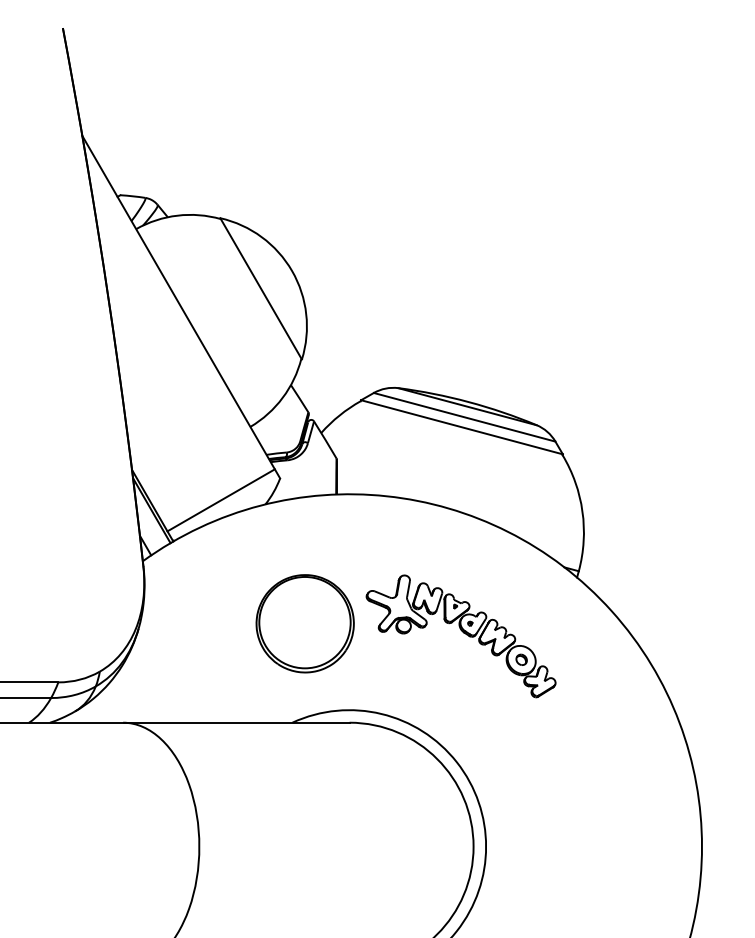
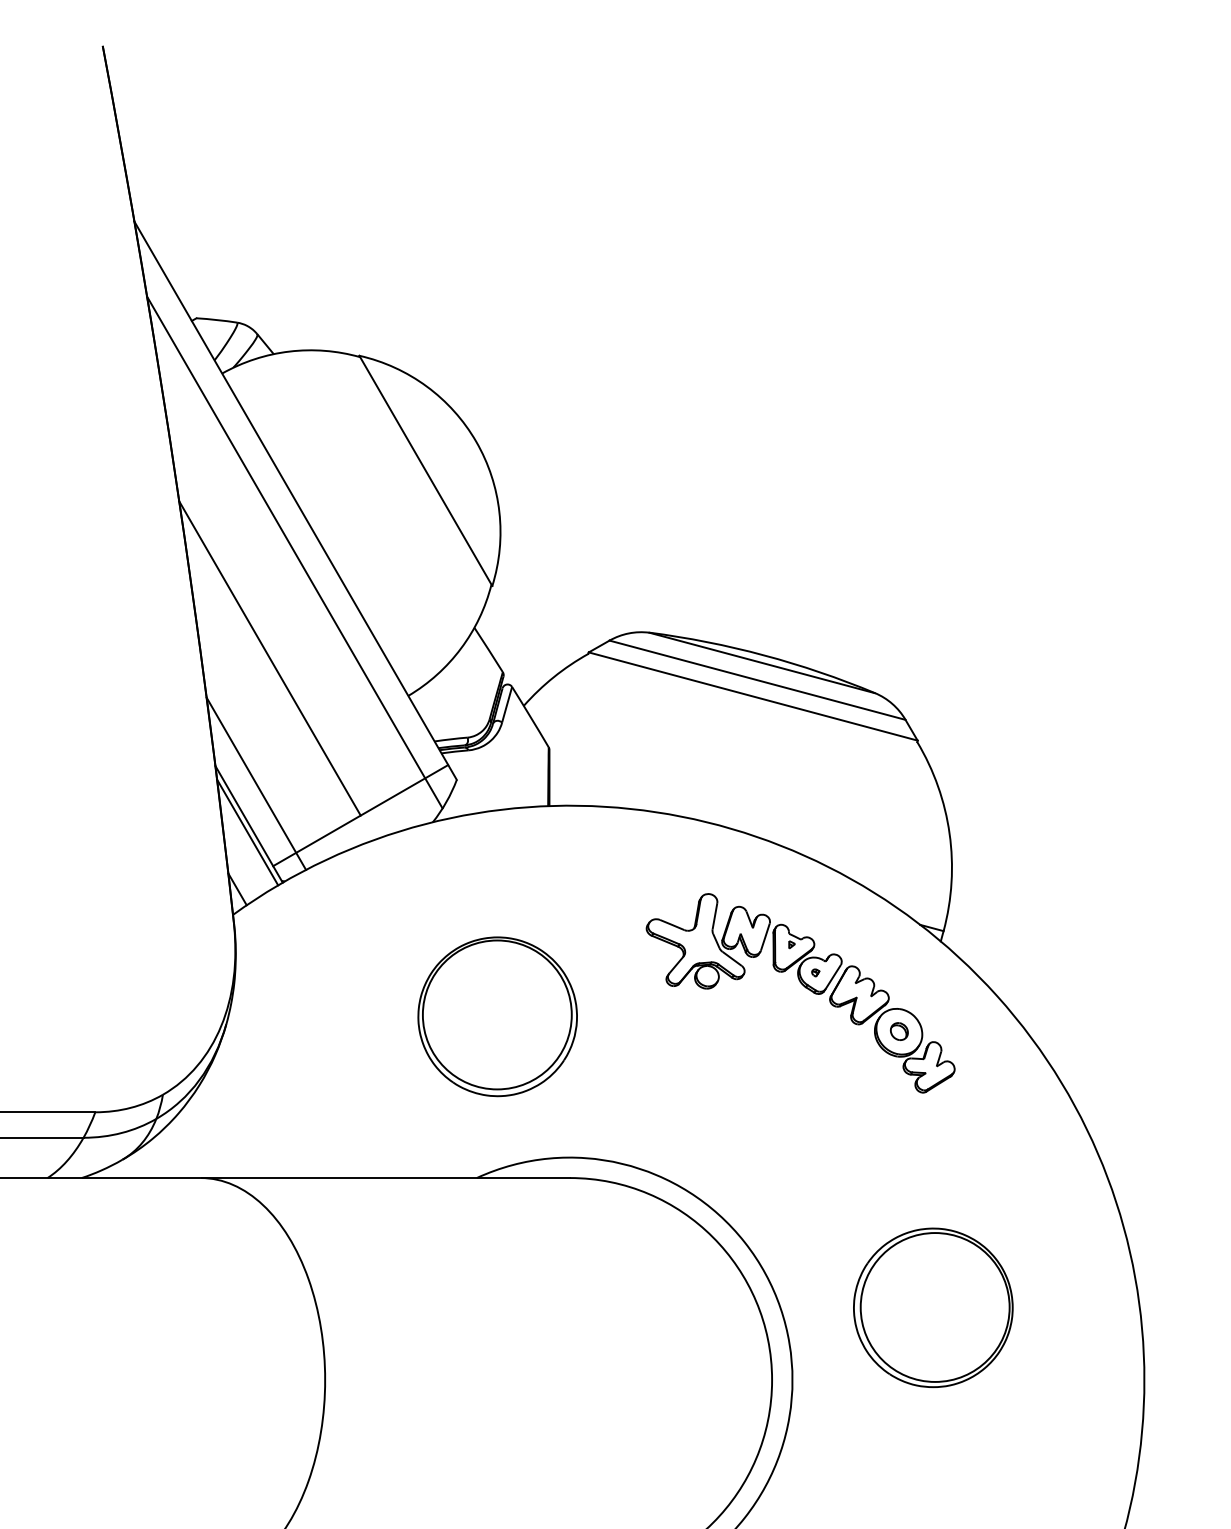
line: (180, 338) -> (294, 551), added
line: (165, 403) -> (269, 657), added
line: (156, 480) -> (255, 783), added
part: (460, 636) -> (799, 993), moved
part: (572, 801) -> (933, 1306), added

